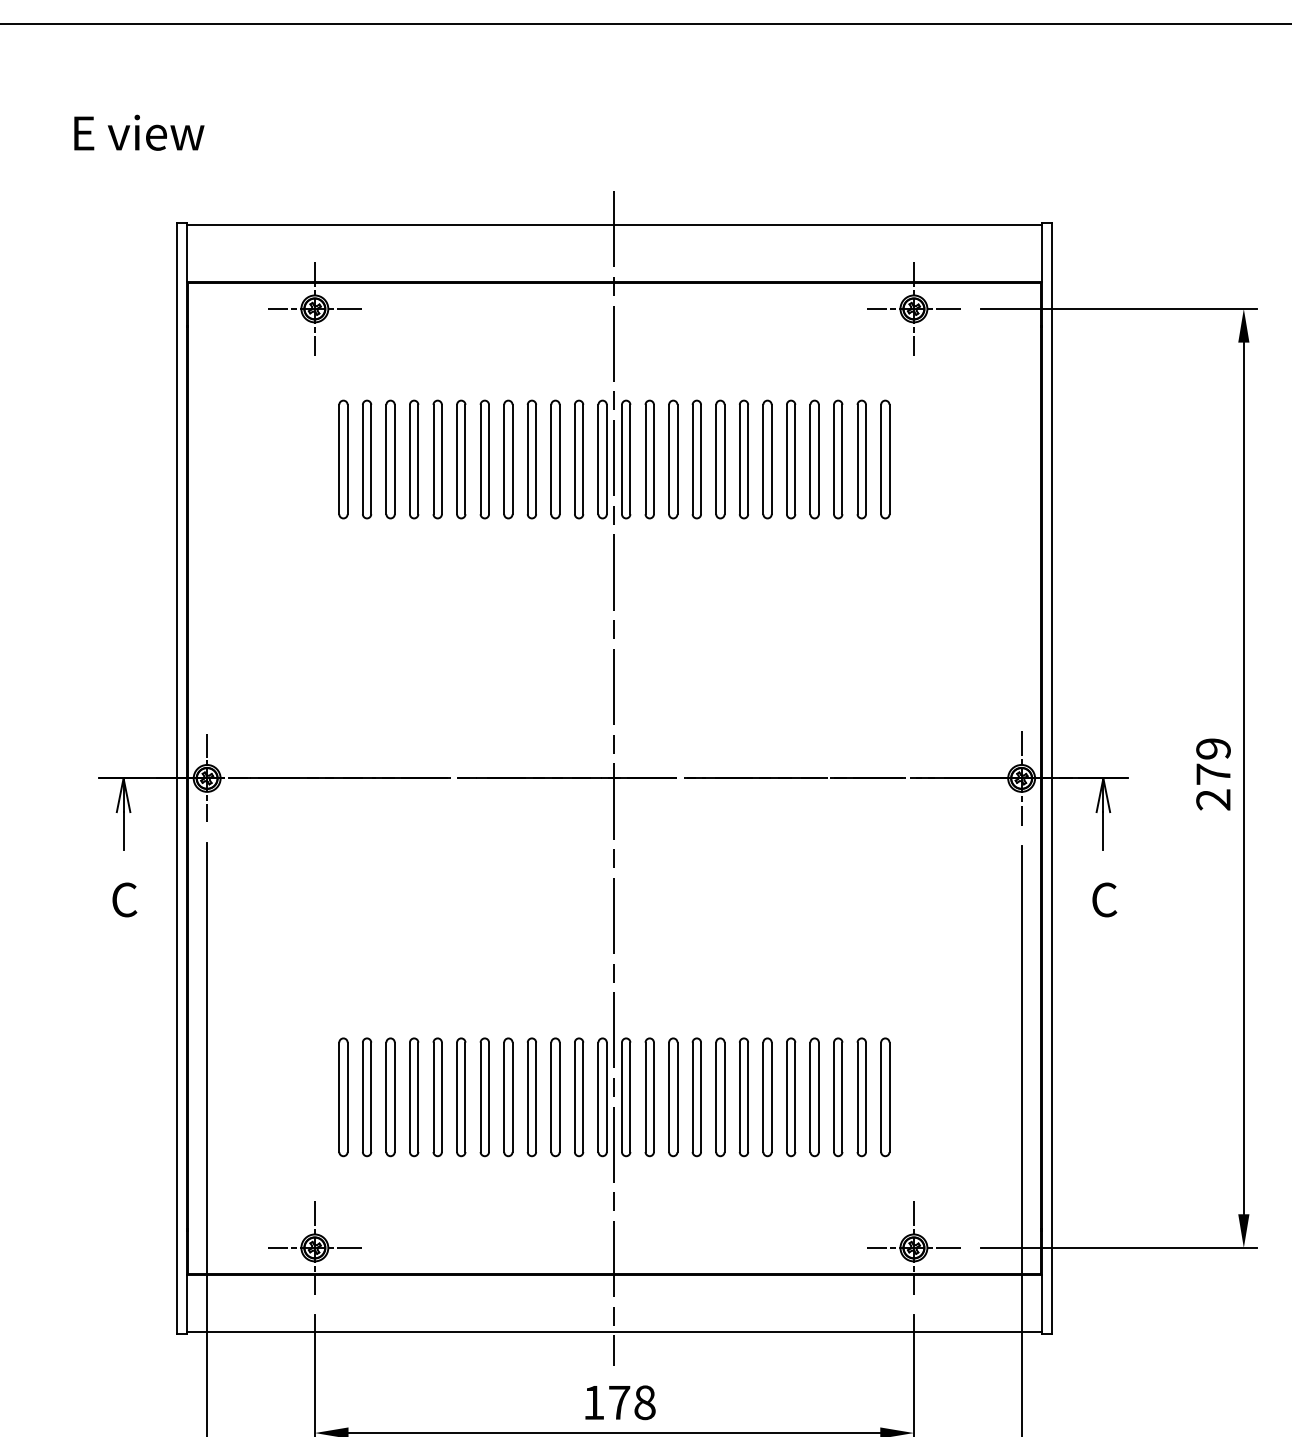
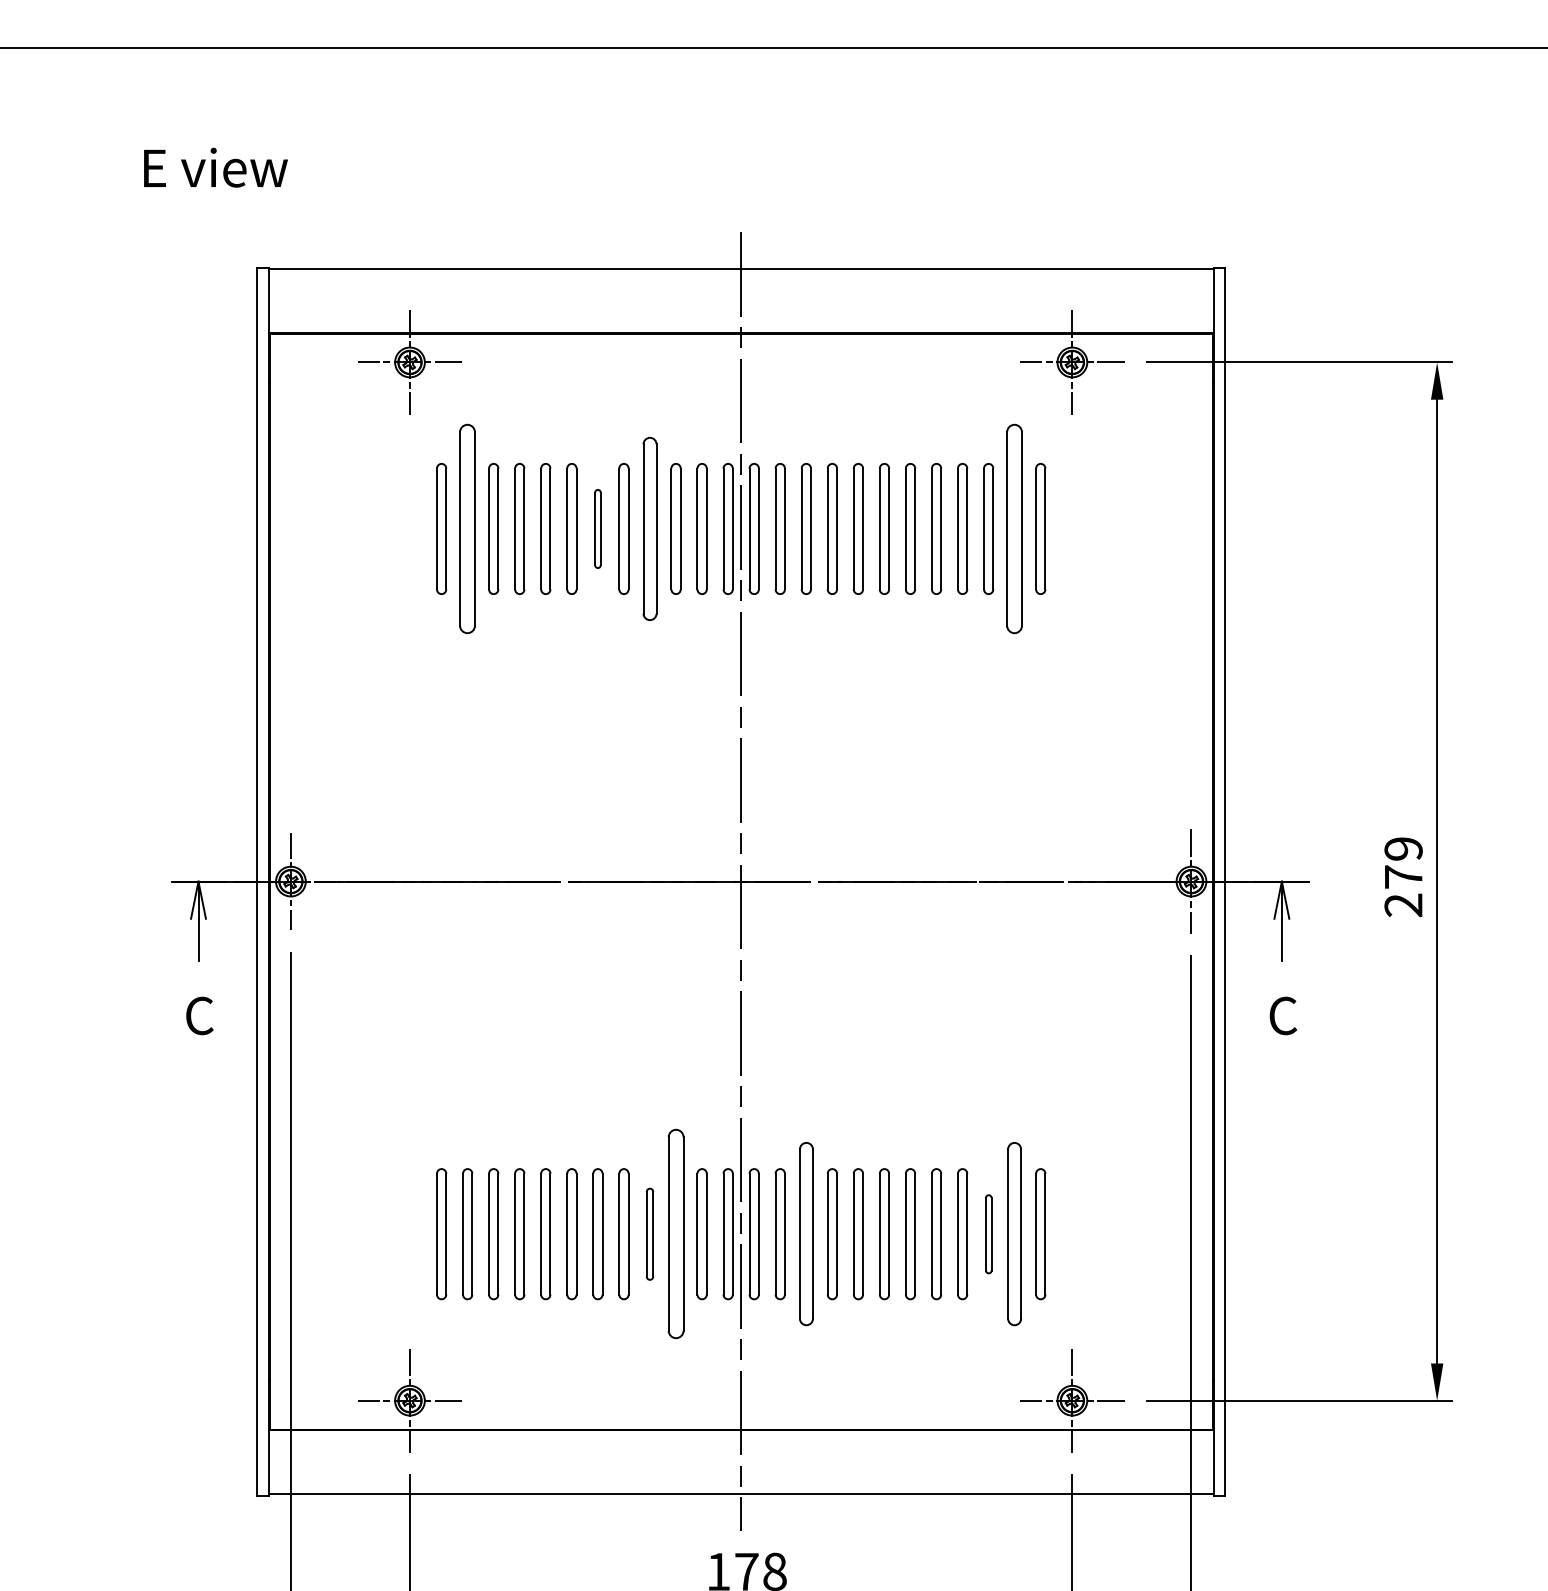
part: (366, 459) -> (467, 528), size x1.6
part: (484, 459) -> (597, 528), size x0.6
part: (531, 459) -> (649, 528), size x1.4
part: (861, 459) -> (1014, 528), size x1.6
part: (531, 1097) -> (649, 1234), size x0.7
part: (554, 1097) -> (675, 1234), size x1.6
part: (672, 1097) -> (805, 1234), size x1.4
part: (838, 1097) -> (988, 1234), size x0.6
part: (861, 1097) -> (1014, 1234), size x1.4

